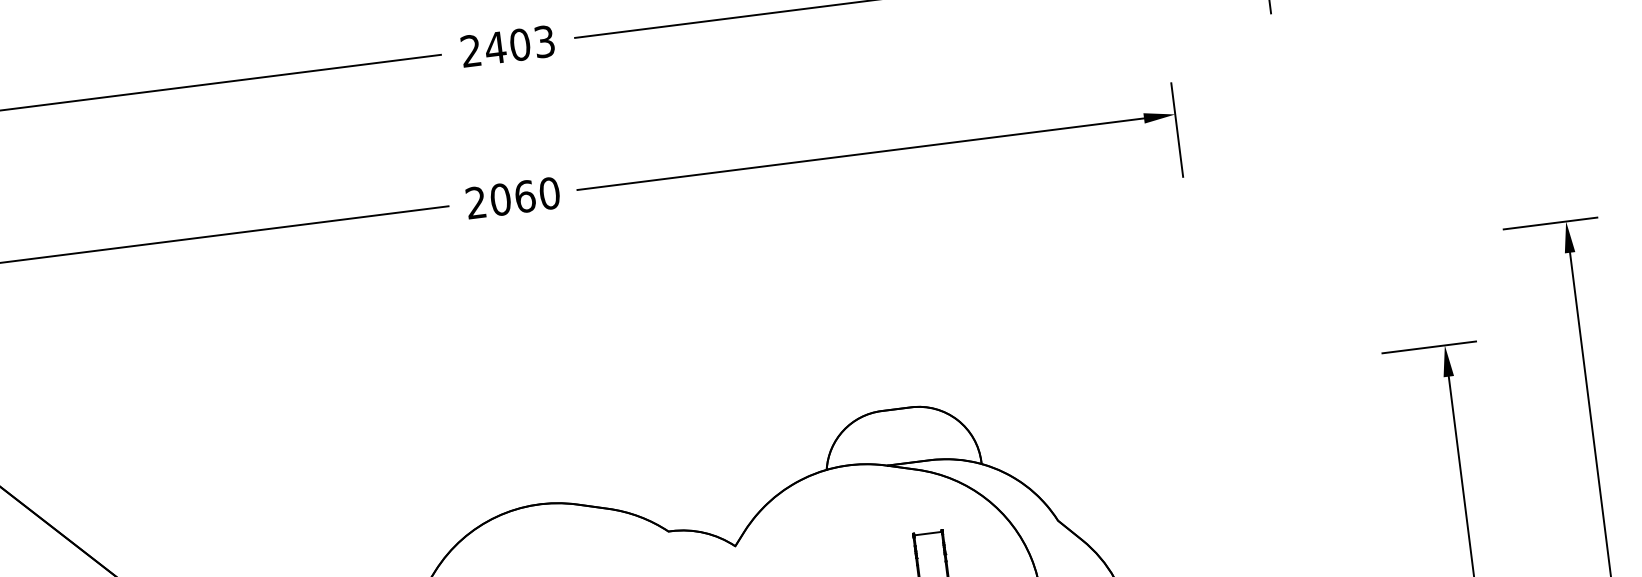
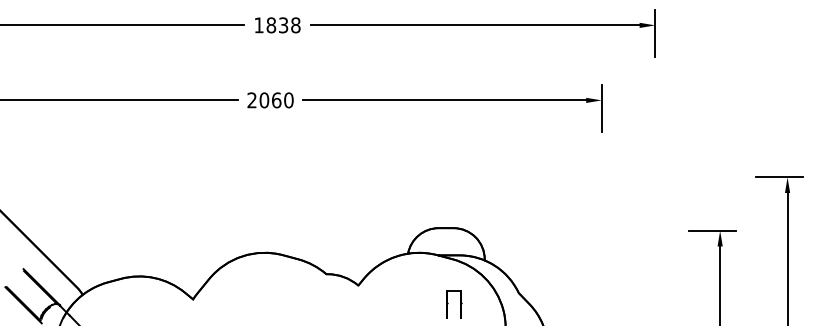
text: (507, 46) -> (277, 25), 2403 -> 1838

